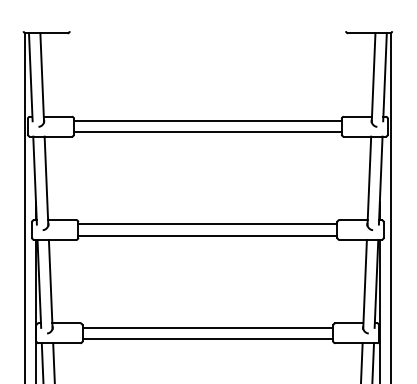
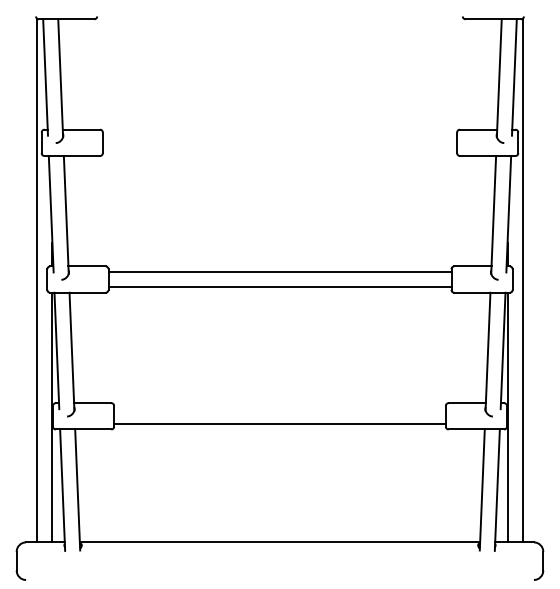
line: (207, 121) -> (279, 135), removed
line: (207, 132) -> (279, 150), removed
line: (207, 327) -> (279, 408), removed

